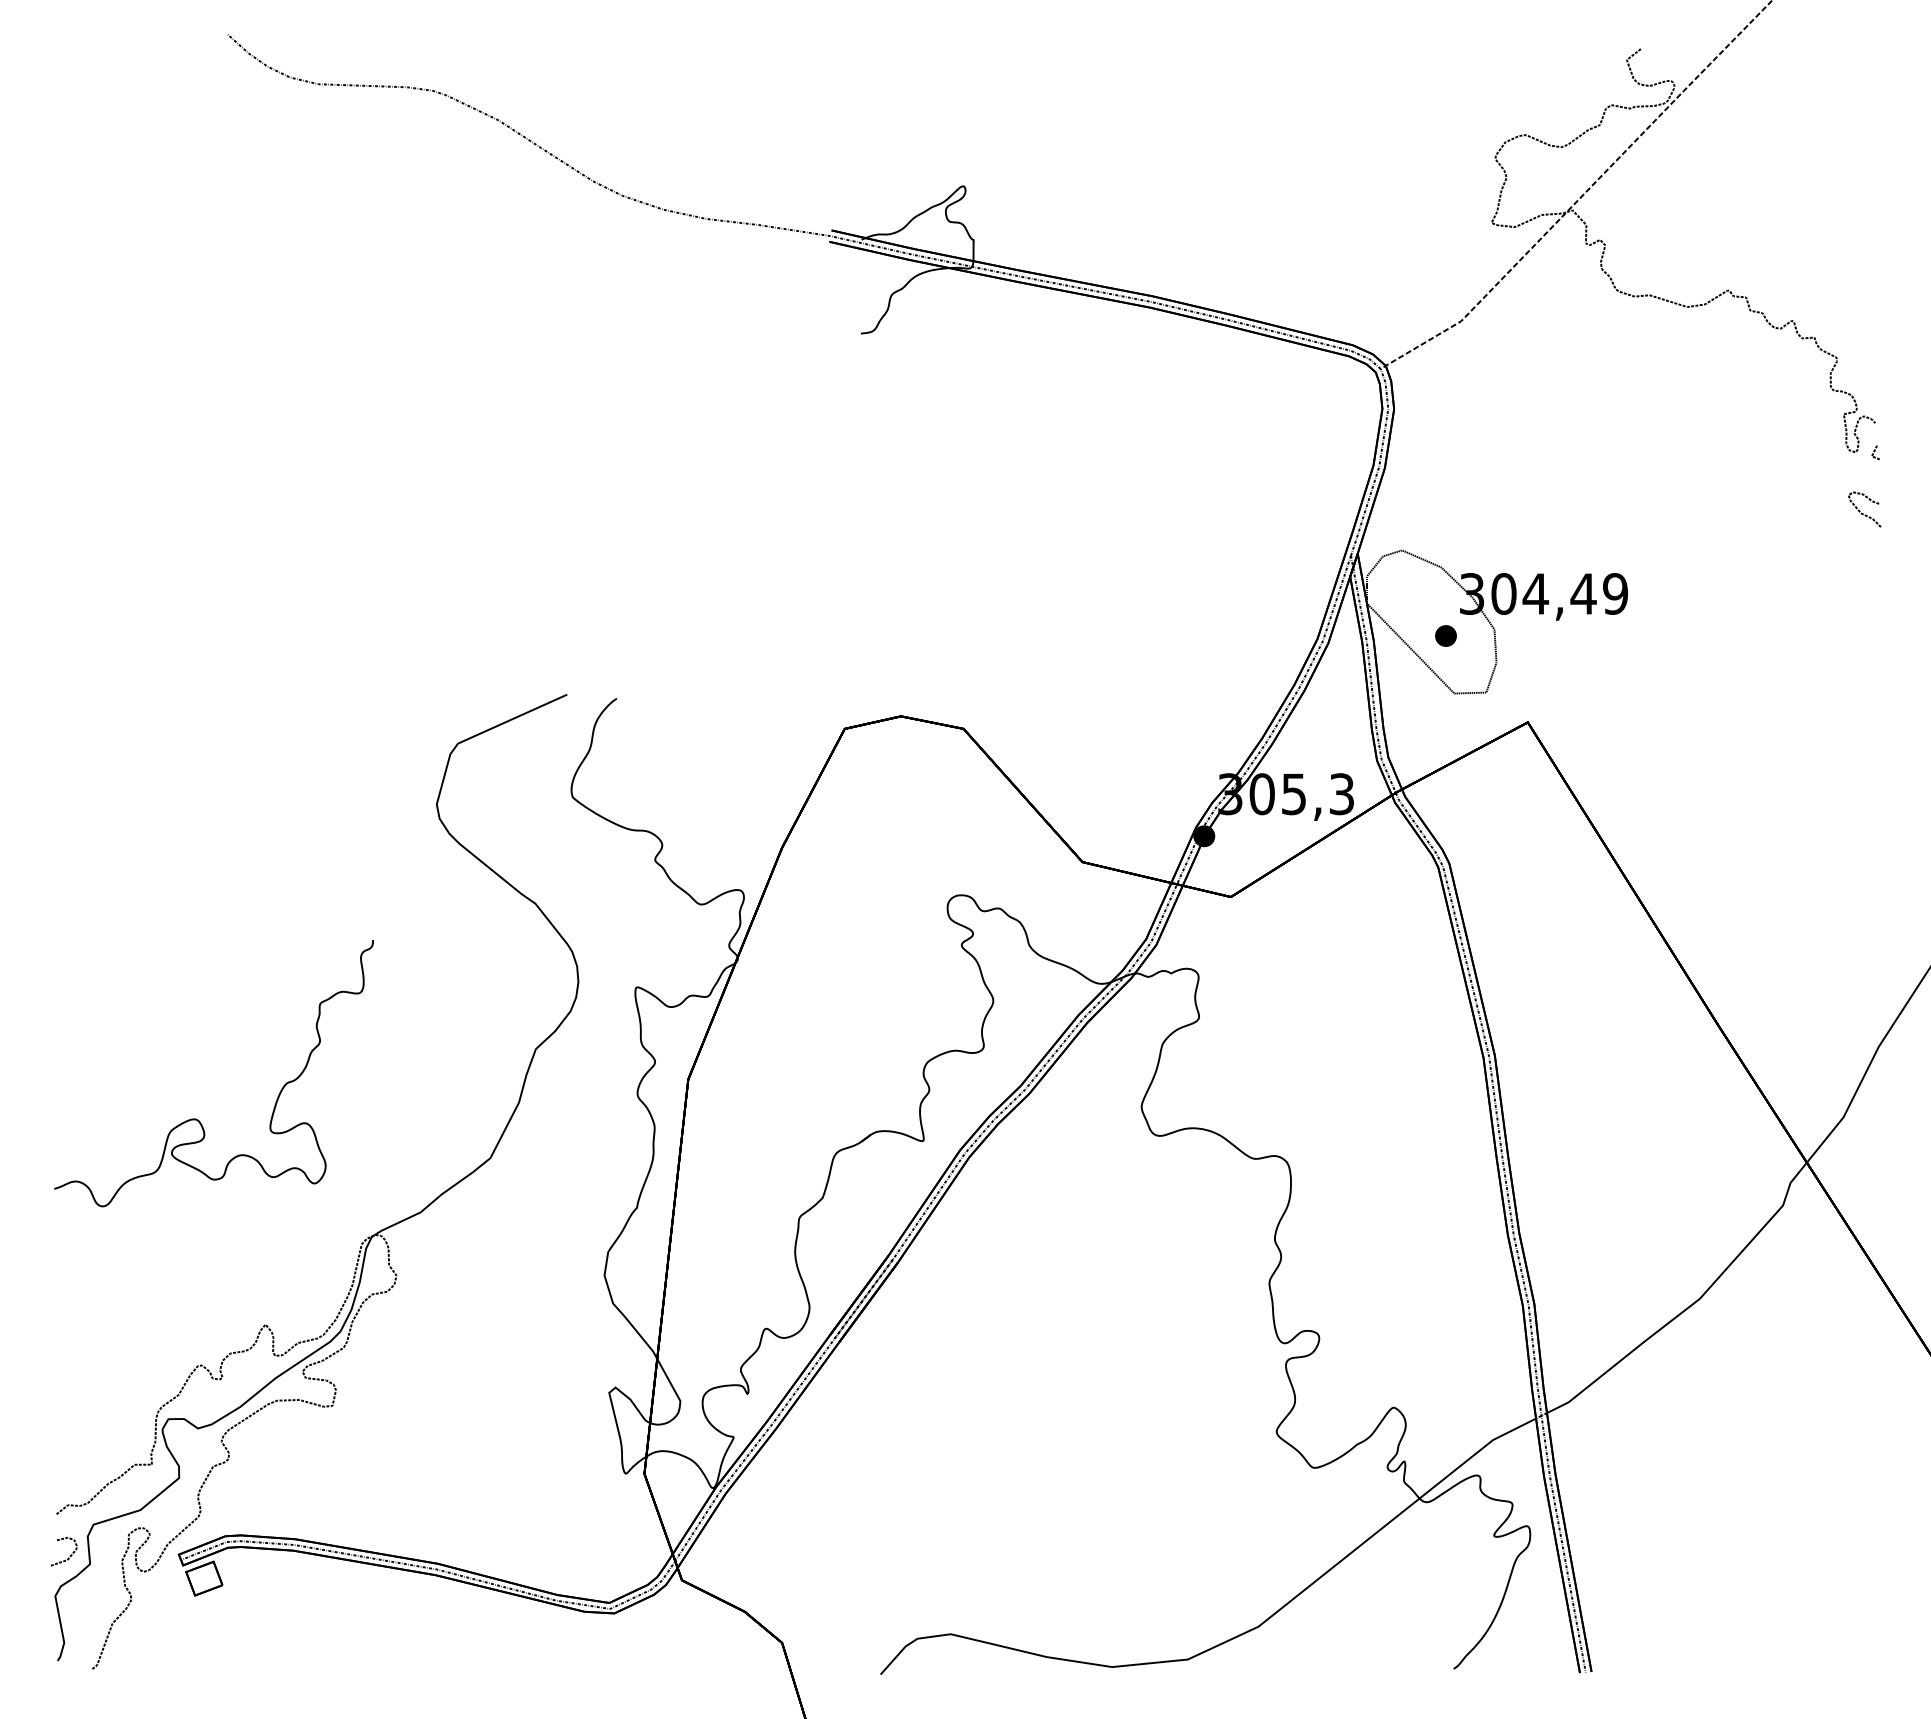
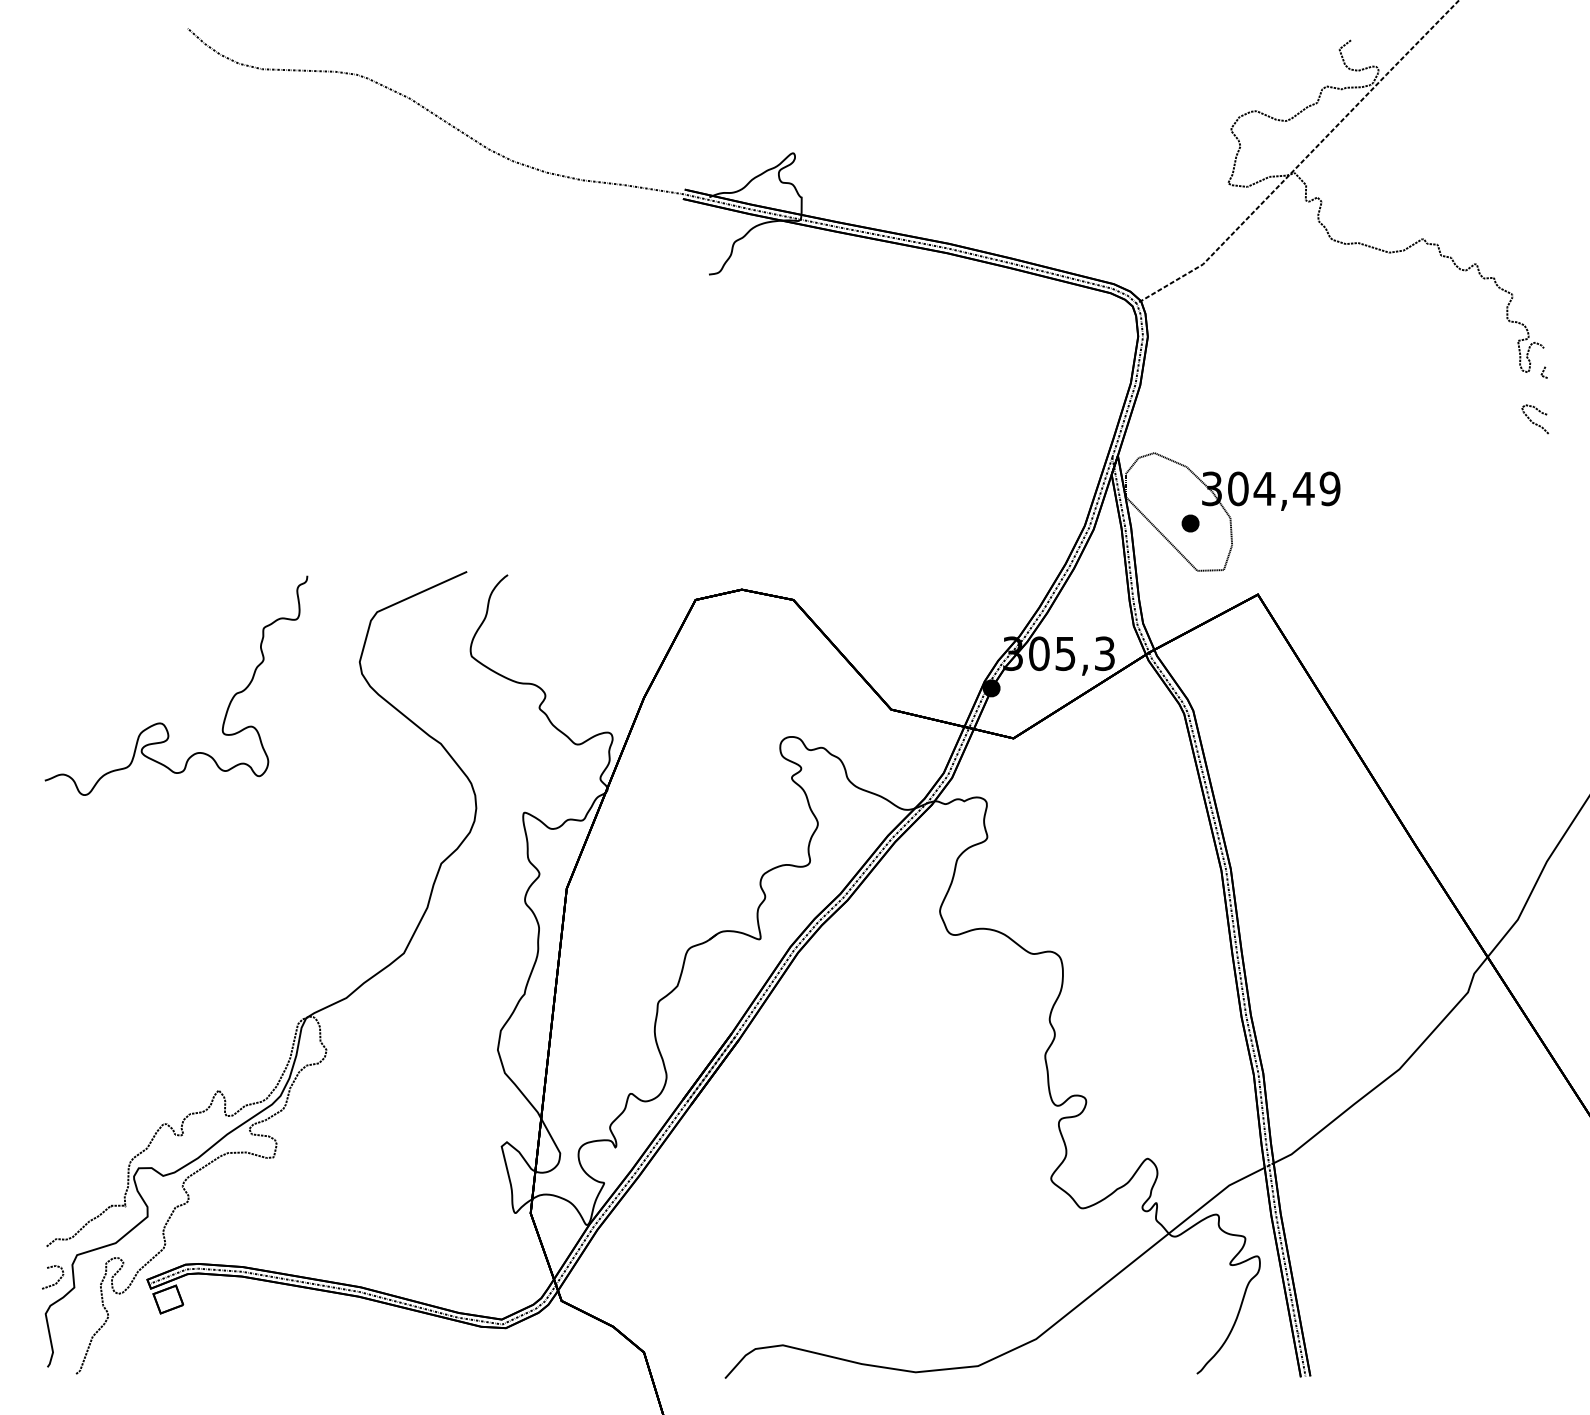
curve: (195, 1118) -> (161, 722), moved

